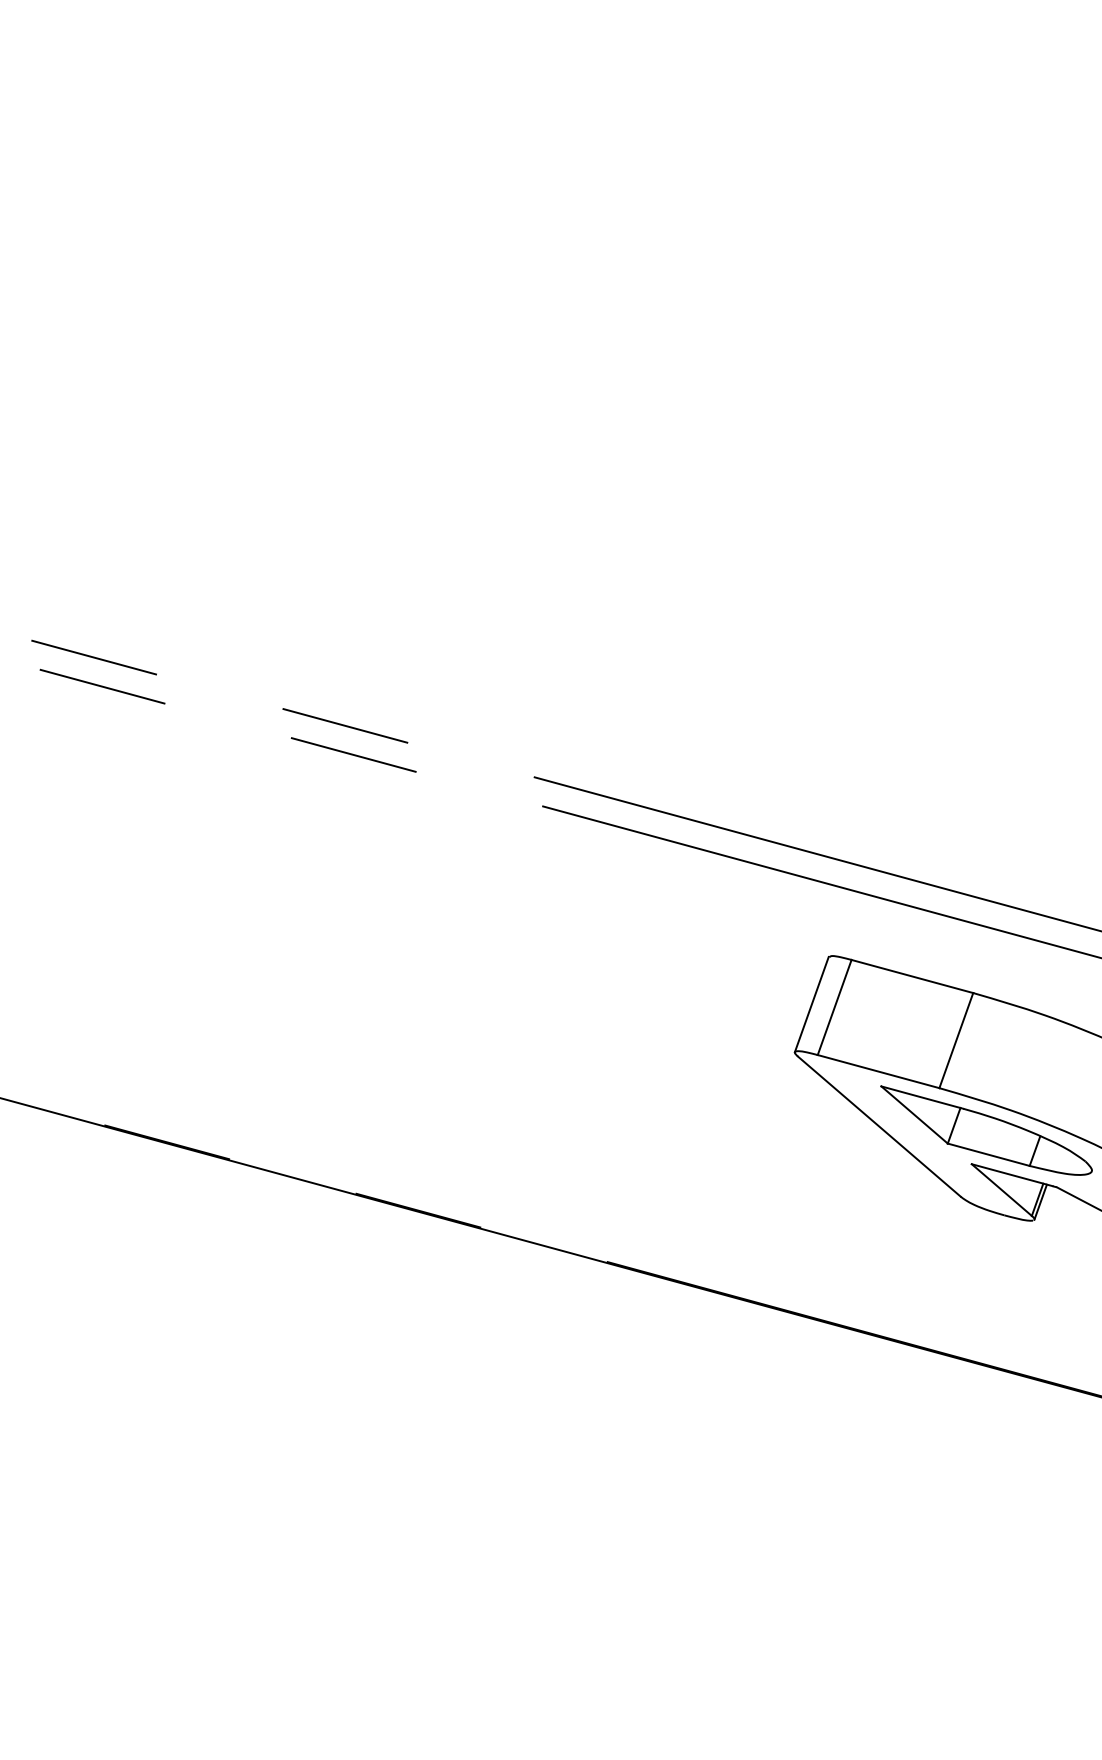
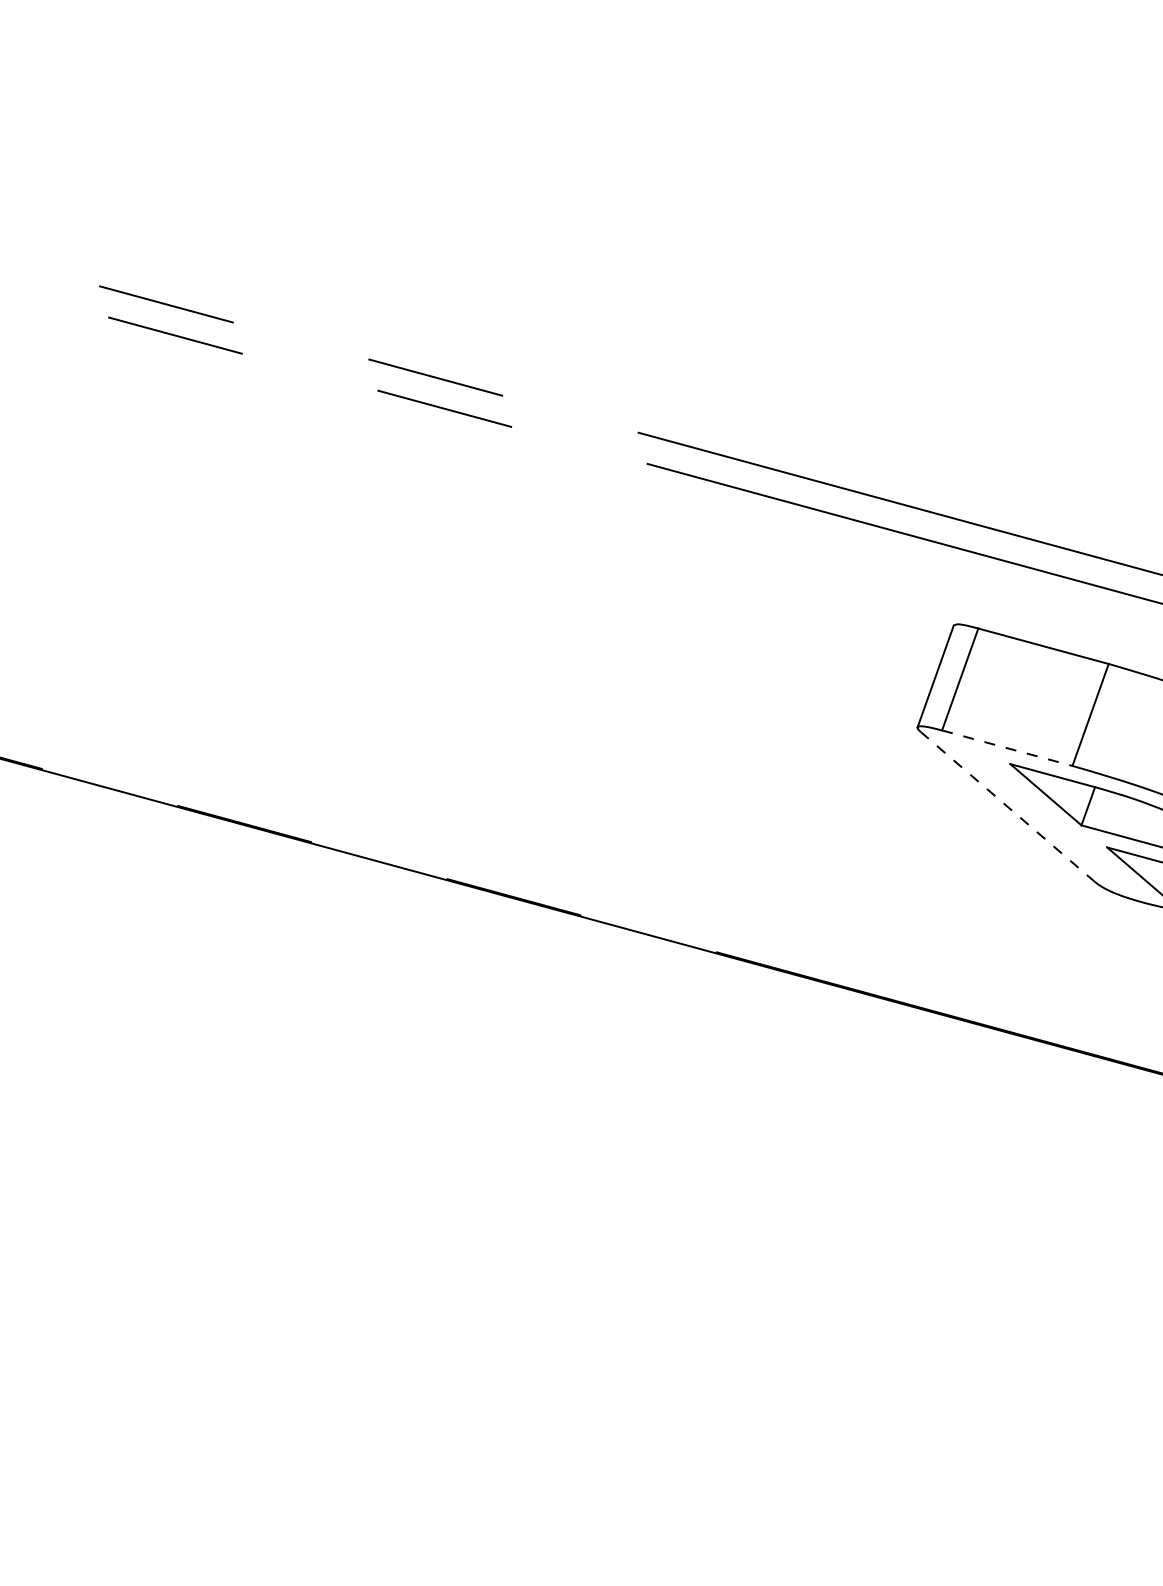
line: (879, 1071) -> (1008, 748), solid -> dashed
line: (878, 1126) -> (1007, 807), solid -> dashed

